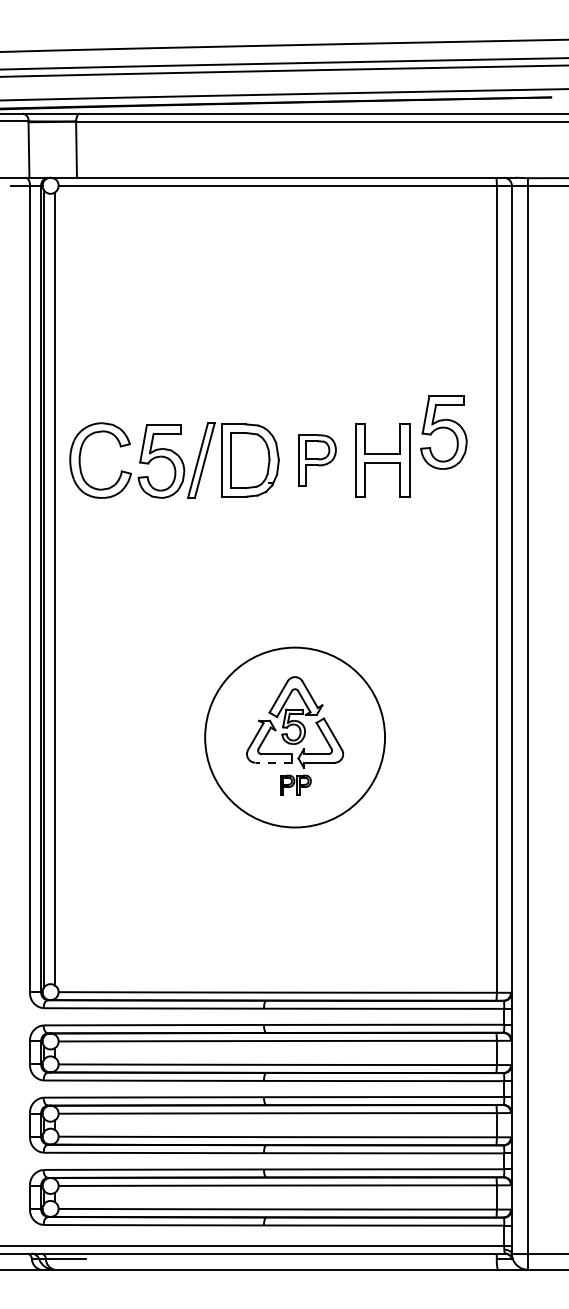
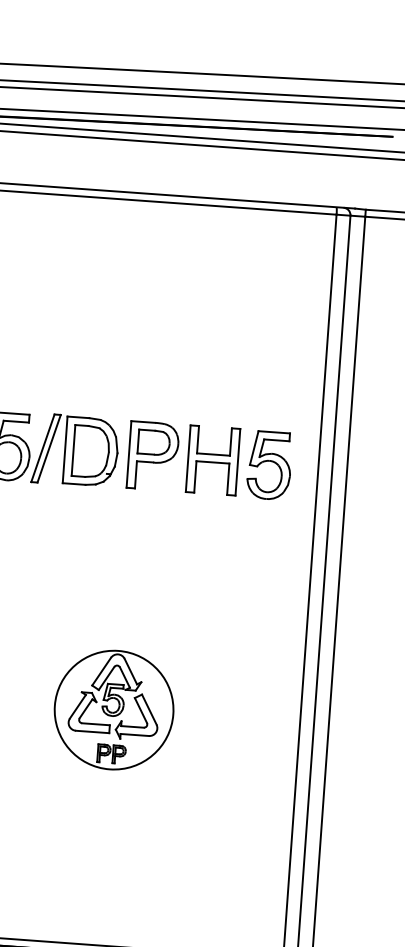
part: (443, 432) -> (269, 465), moved
part: (317, 460) -> (153, 456), size x1.43
circle: (294, 737) -> (113, 710), size x0.71
line: (273, 762) -> (92, 731), dashed -> solid

